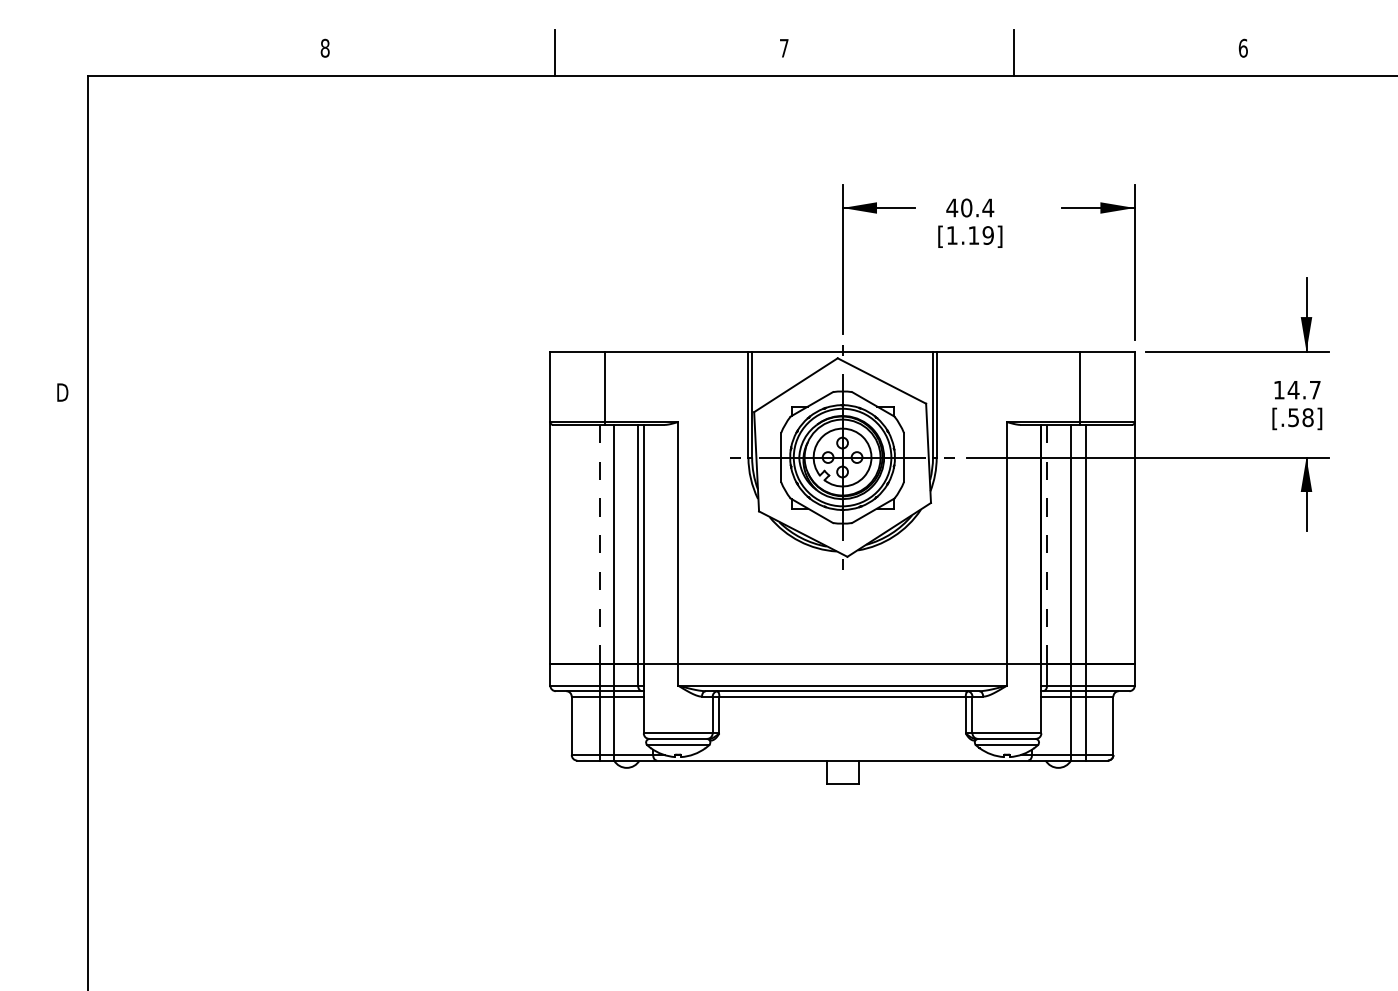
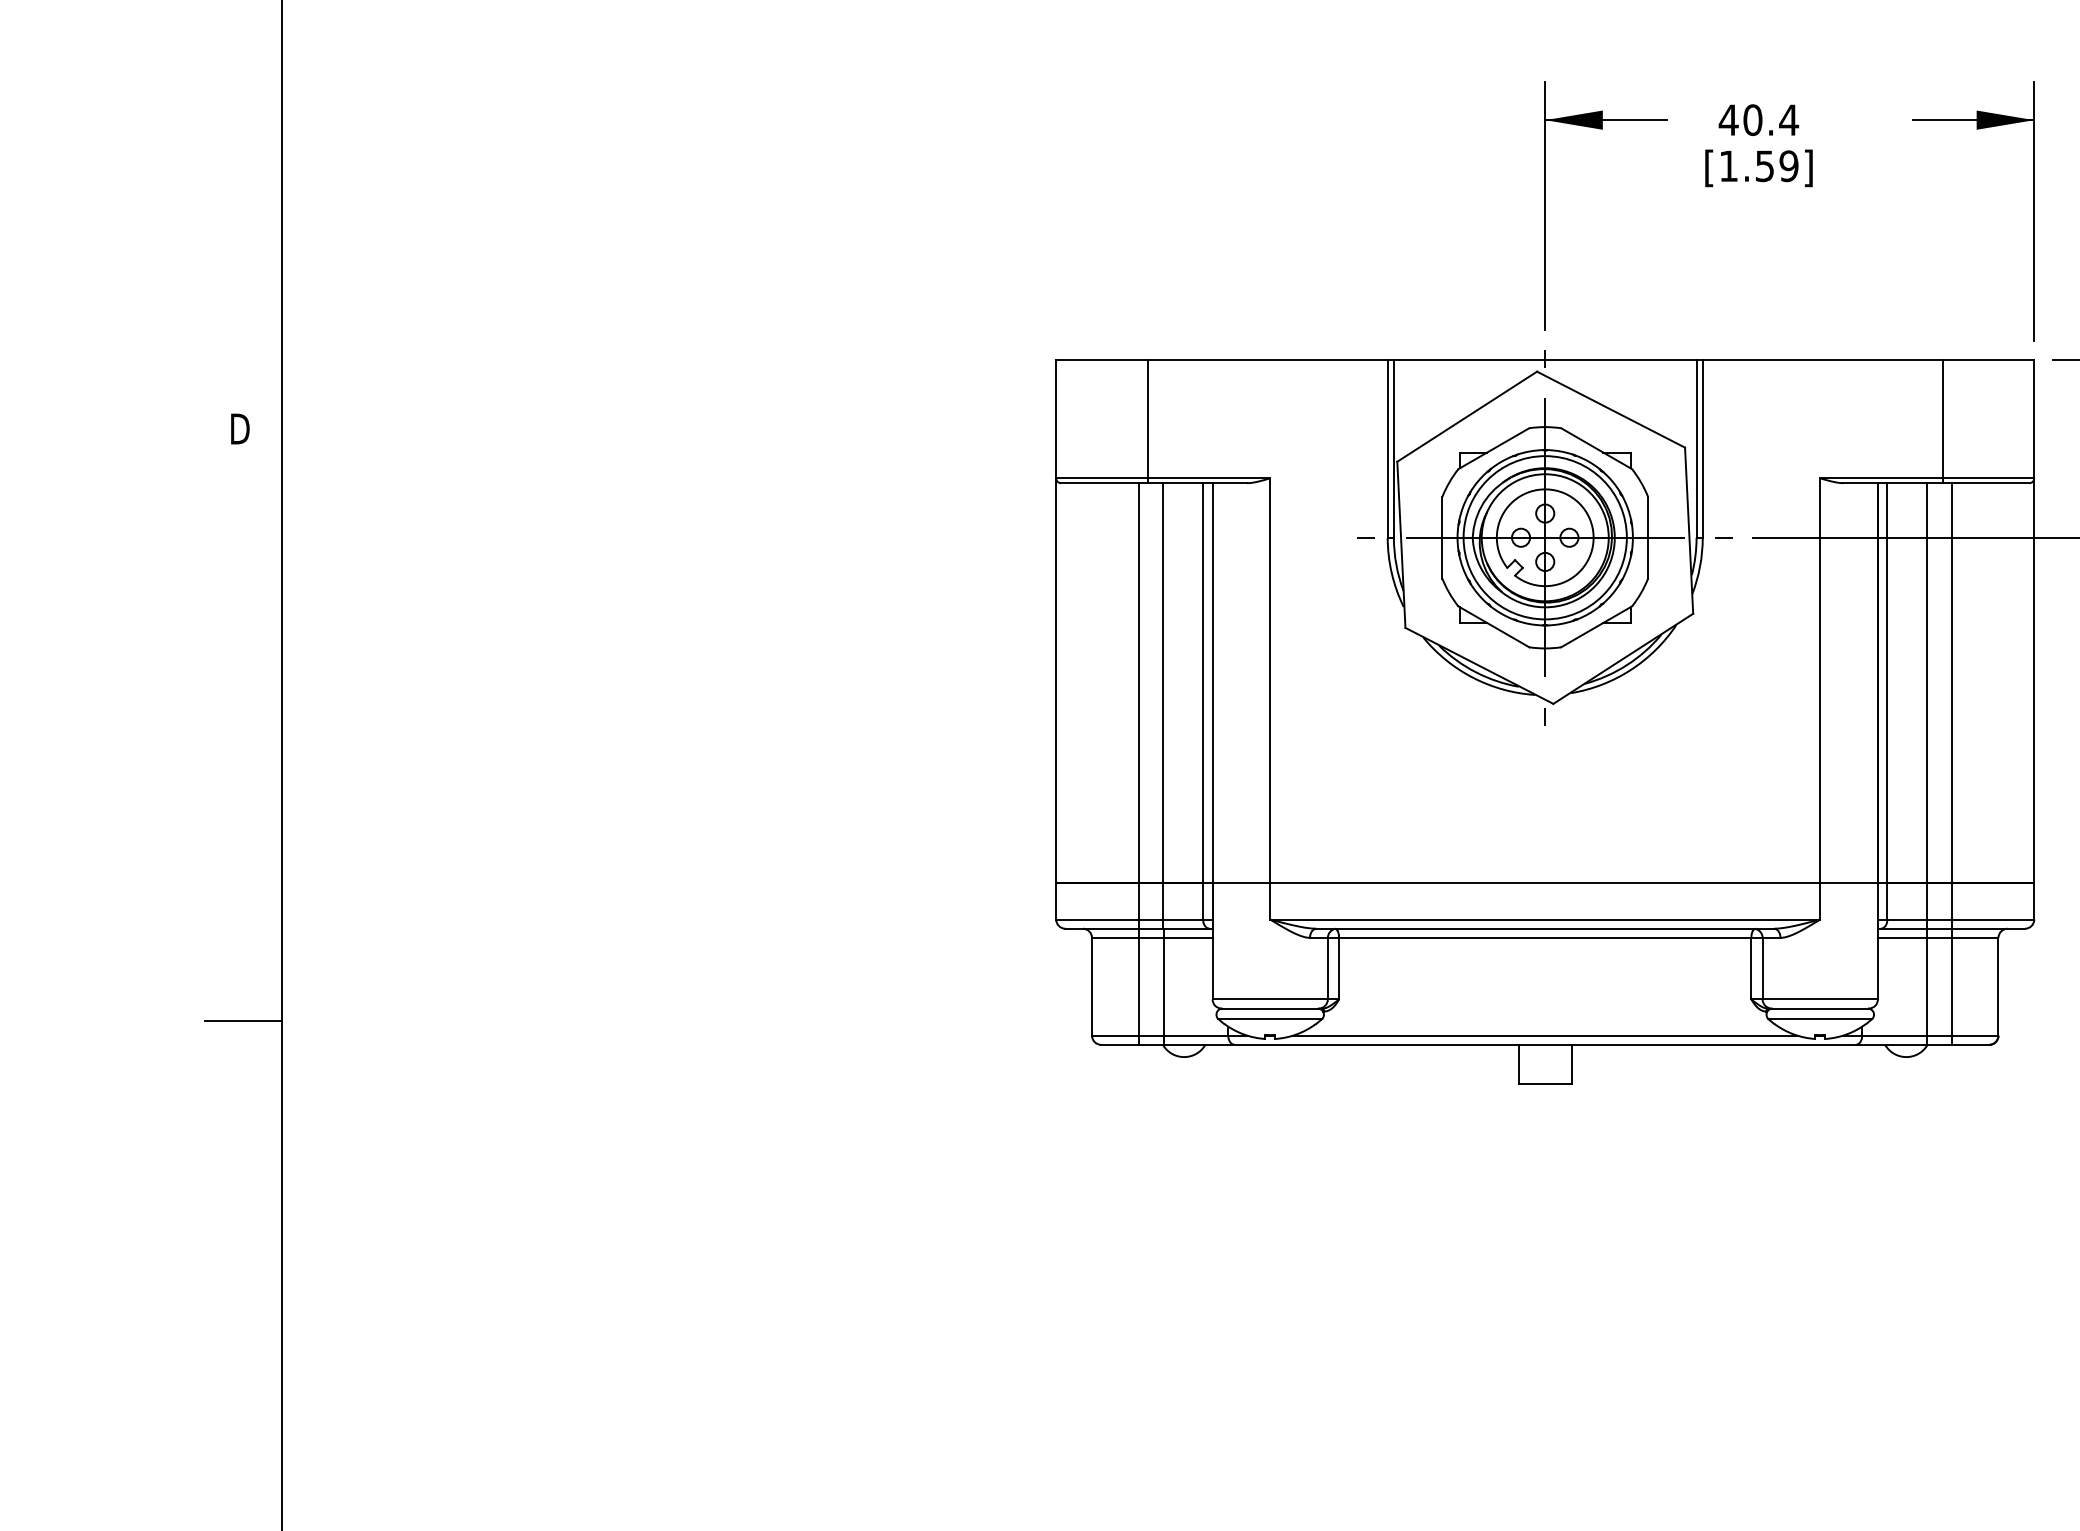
text: (973, 235) -> (1764, 166), [1.19] -> [1.59]
line: (599, 544) -> (1138, 683), dashed -> solid
line: (1047, 544) -> (1888, 683), dashed -> solid
line: (64, 746) -> (243, 1021), added
line: (842, 755) -> (1545, 1036), added

